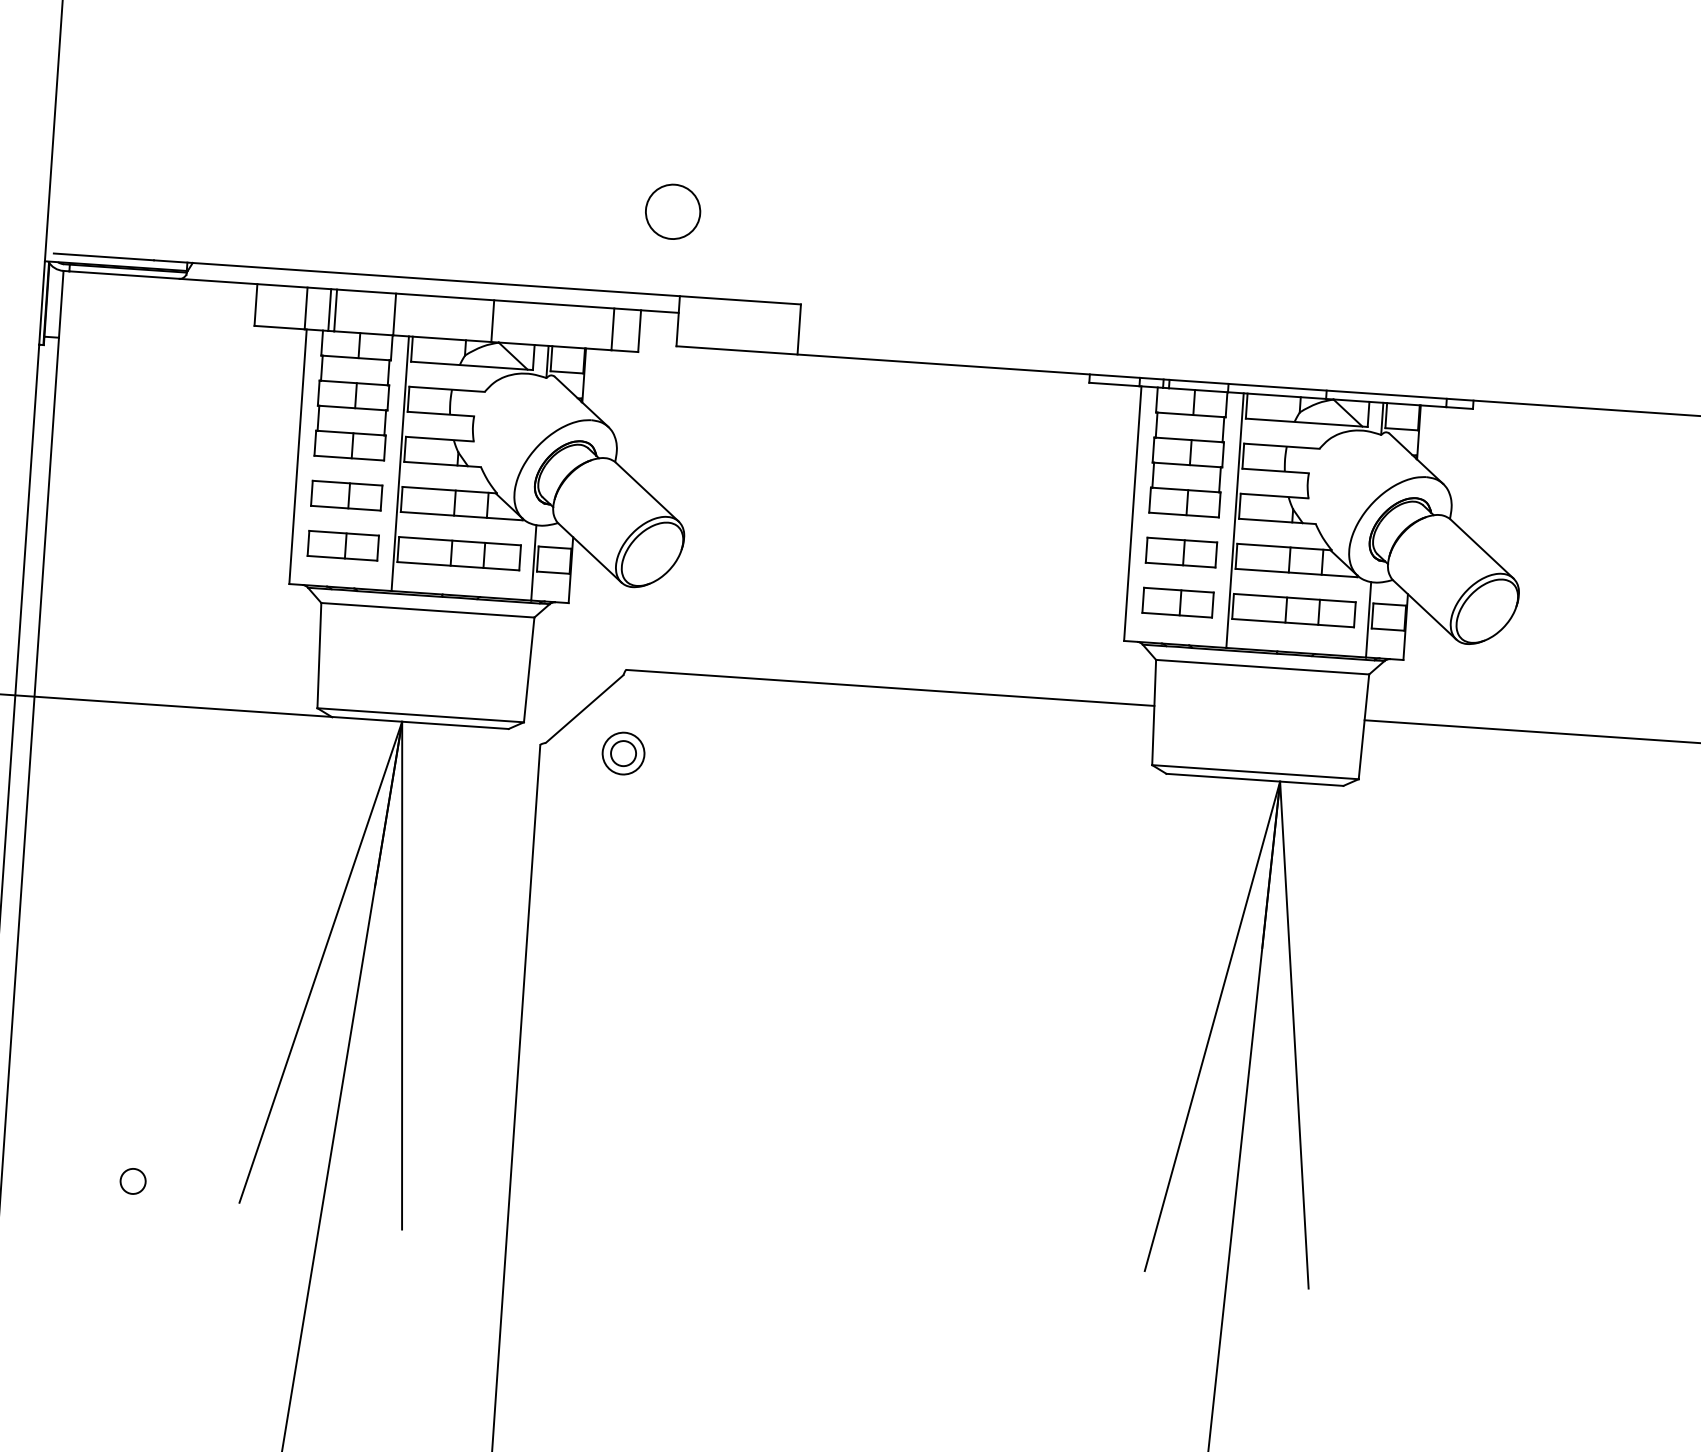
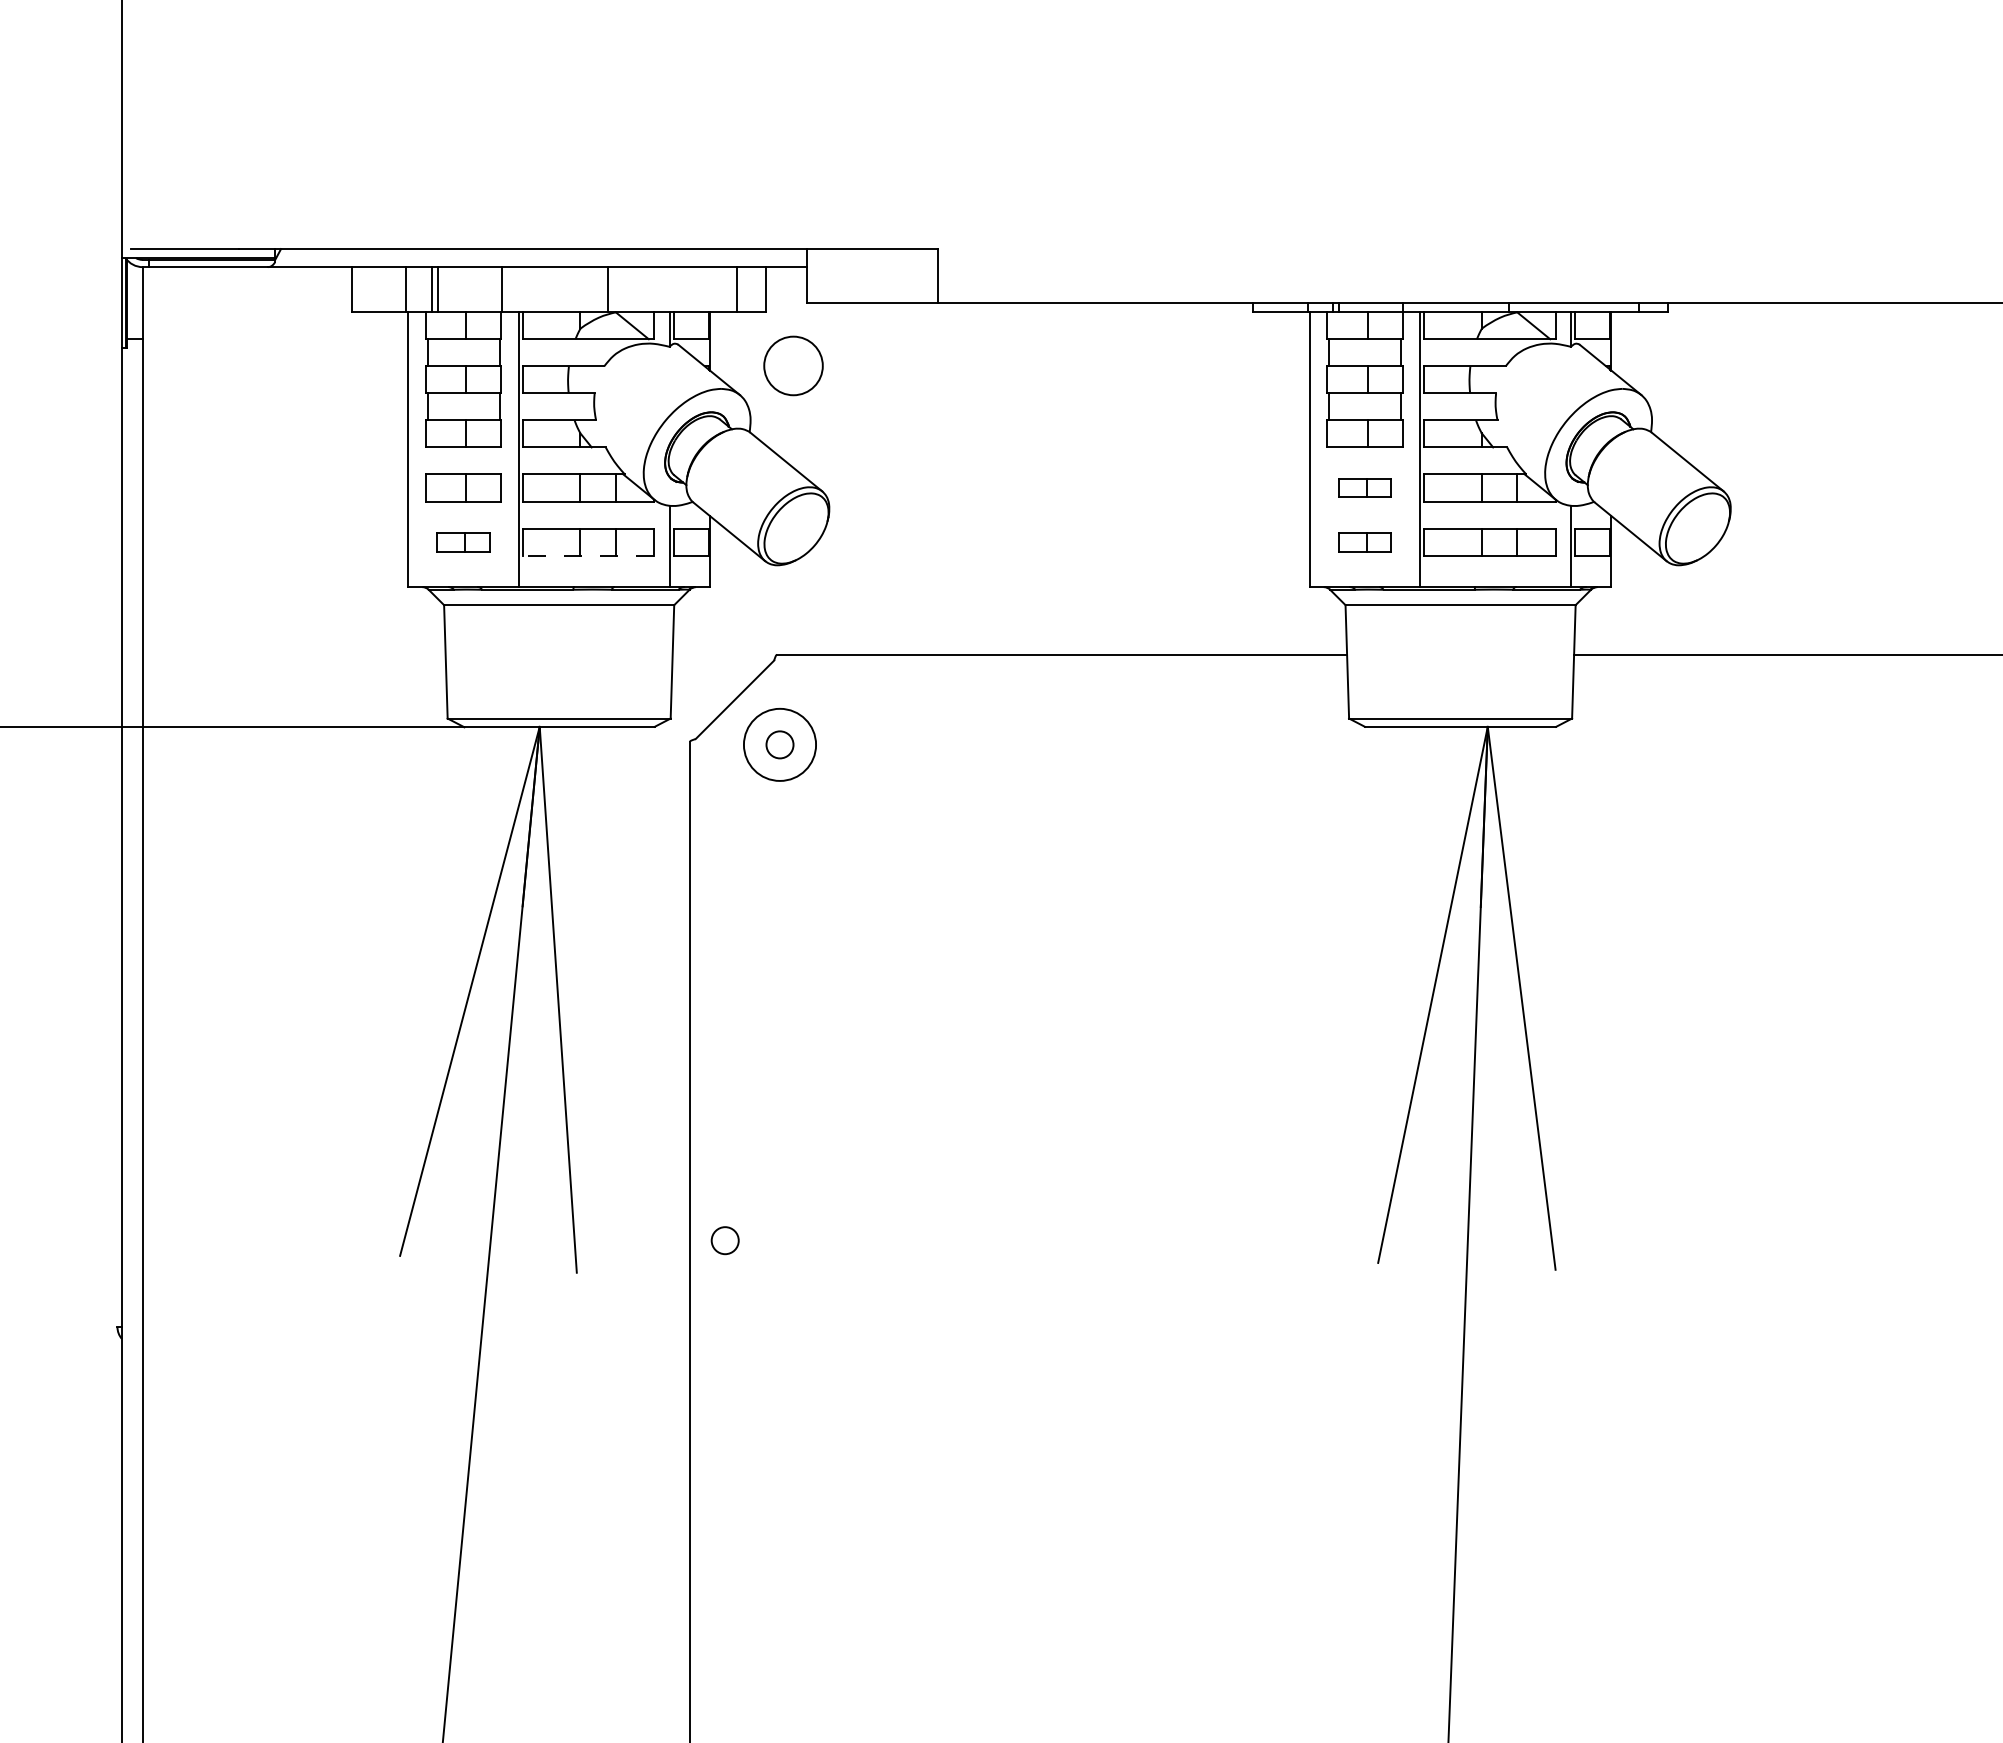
circle: (673, 211) -> (793, 365), moved
part: (343, 546) -> (463, 542), size x0.7
part: (1181, 552) -> (1364, 487), size x0.7
line: (458, 566) -> (588, 555), solid -> dashed
part: (1177, 603) -> (1364, 542), size x0.7
circle: (623, 753) -> (779, 744), size x1.6
circle: (132, 1181) -> (724, 1240), moved

